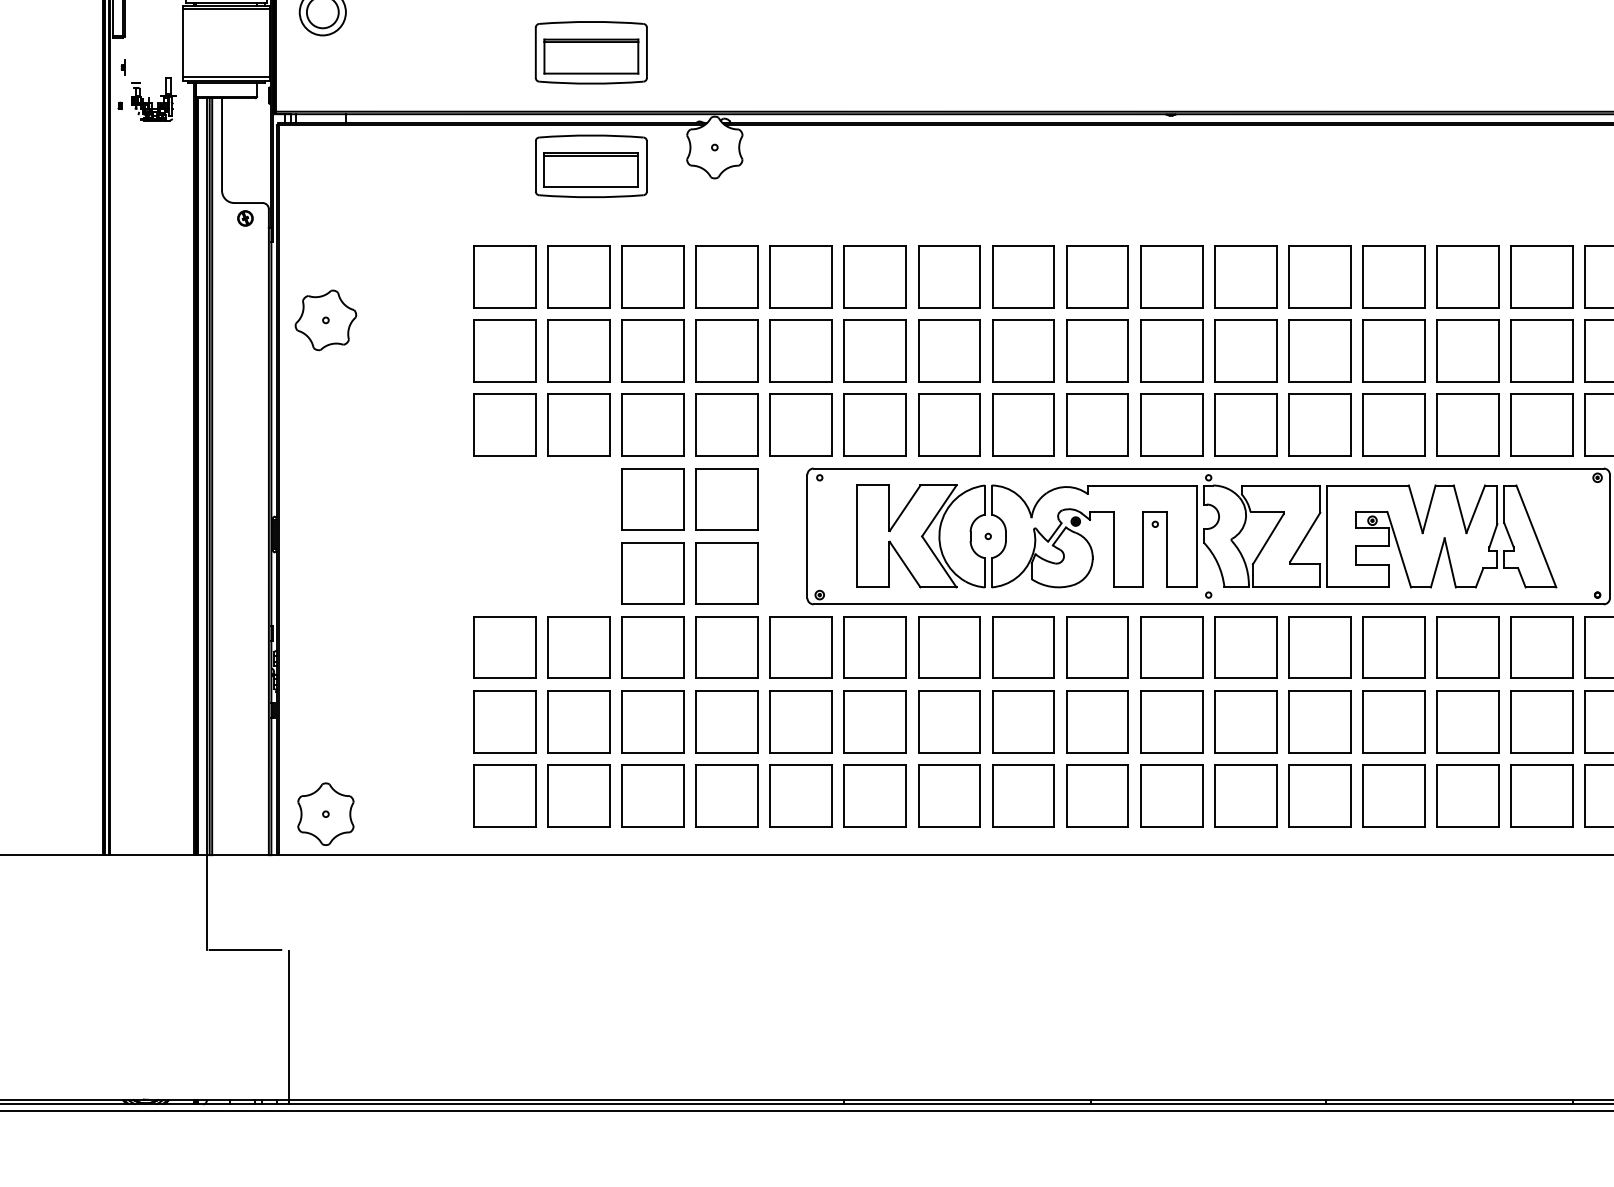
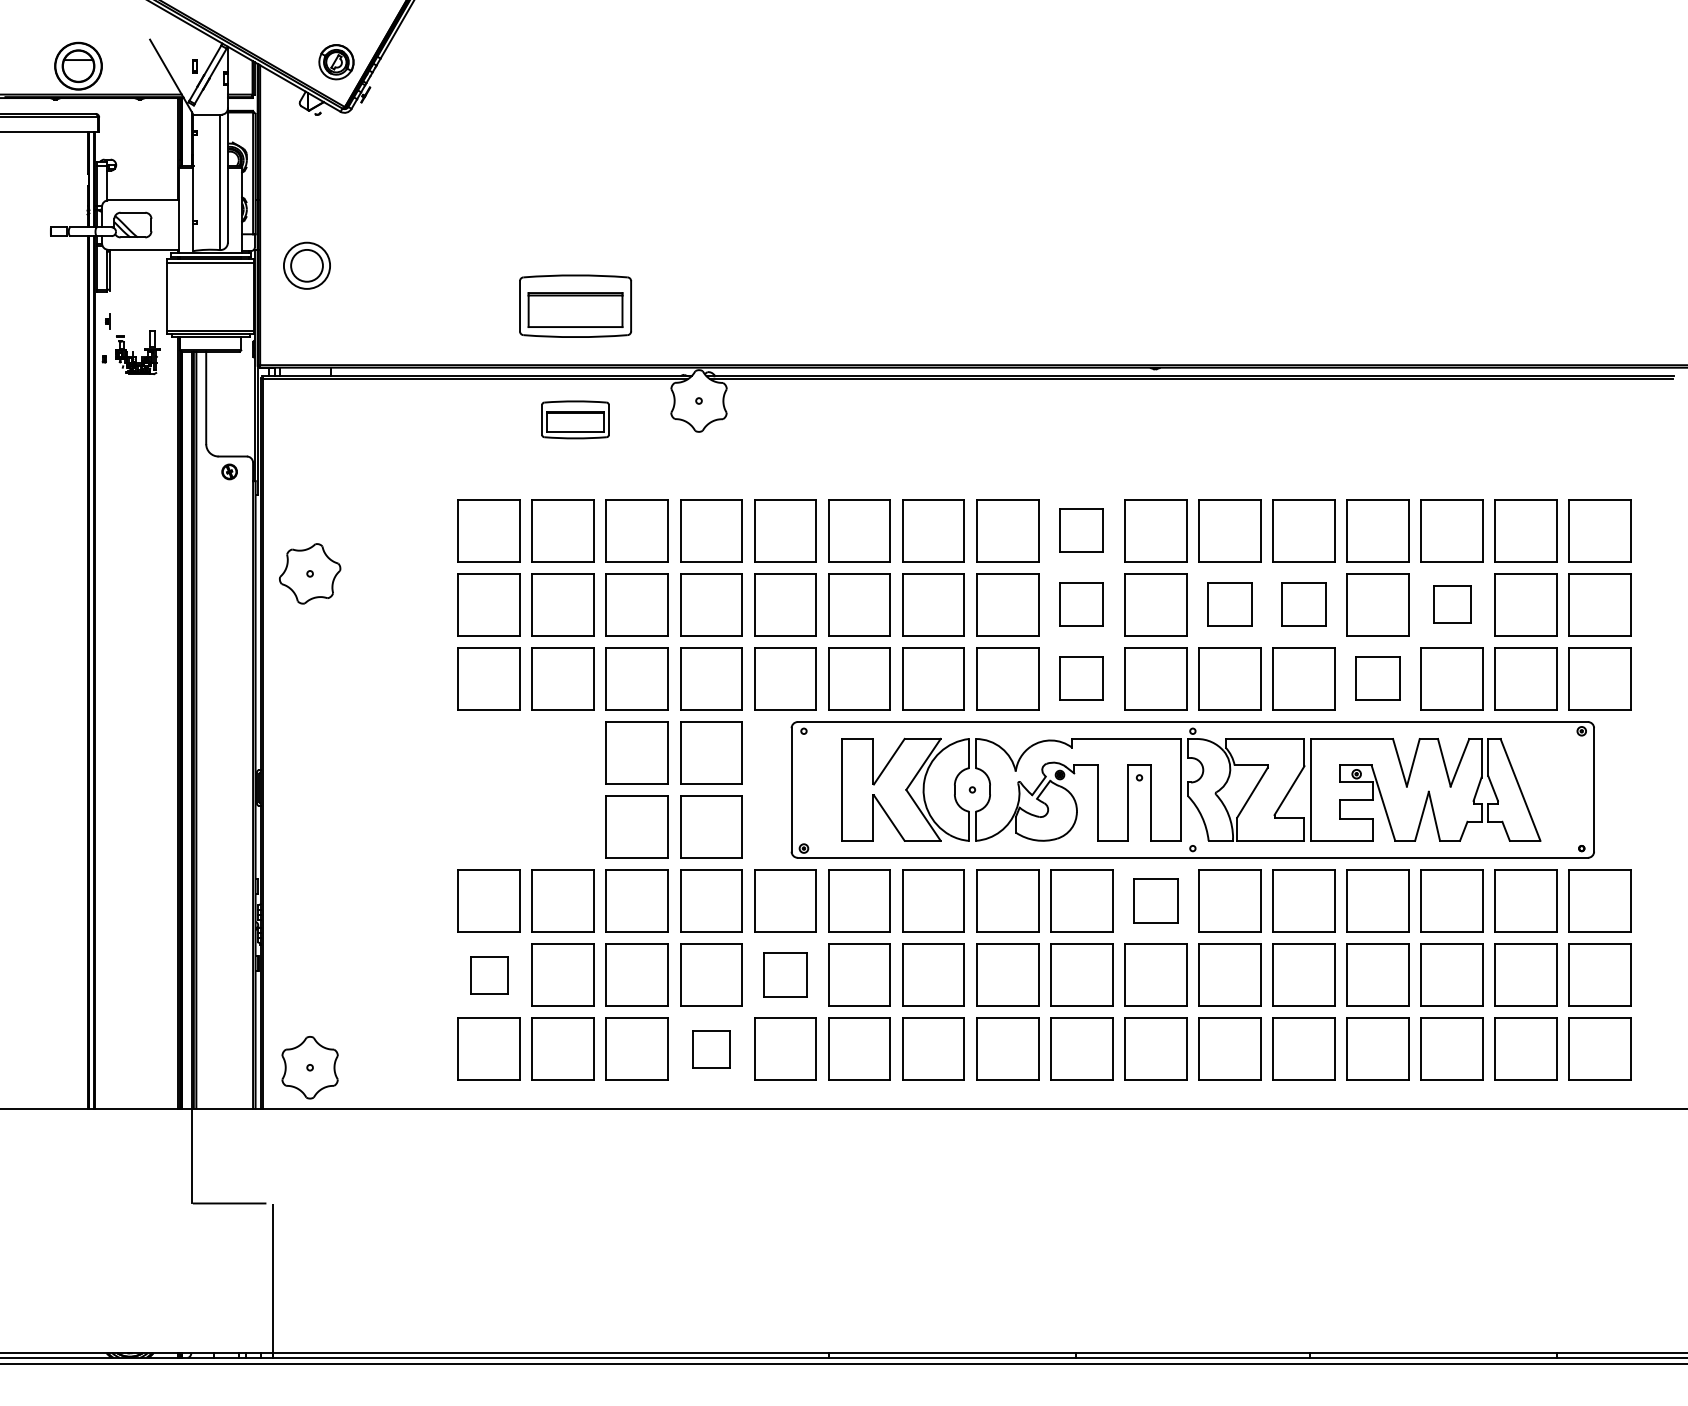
part: (591, 166) -> (575, 419), size x0.6
part: (1097, 277) -> (1081, 530), size x0.7
part: (1097, 351) -> (1081, 604), size x0.7
part: (1245, 351) -> (1229, 604), size x0.7
part: (1319, 351) -> (1303, 604), size x0.7
part: (1467, 351) -> (1451, 604), size x0.6
part: (1097, 425) -> (1081, 678), size x0.7
part: (1393, 425) -> (1377, 678), size x0.7
part: (1171, 647) -> (1155, 900), size x0.7
part: (504, 721) -> (488, 974), size x0.6
part: (801, 721) -> (785, 974), size x0.7
part: (727, 795) -> (711, 1048), size x0.6

